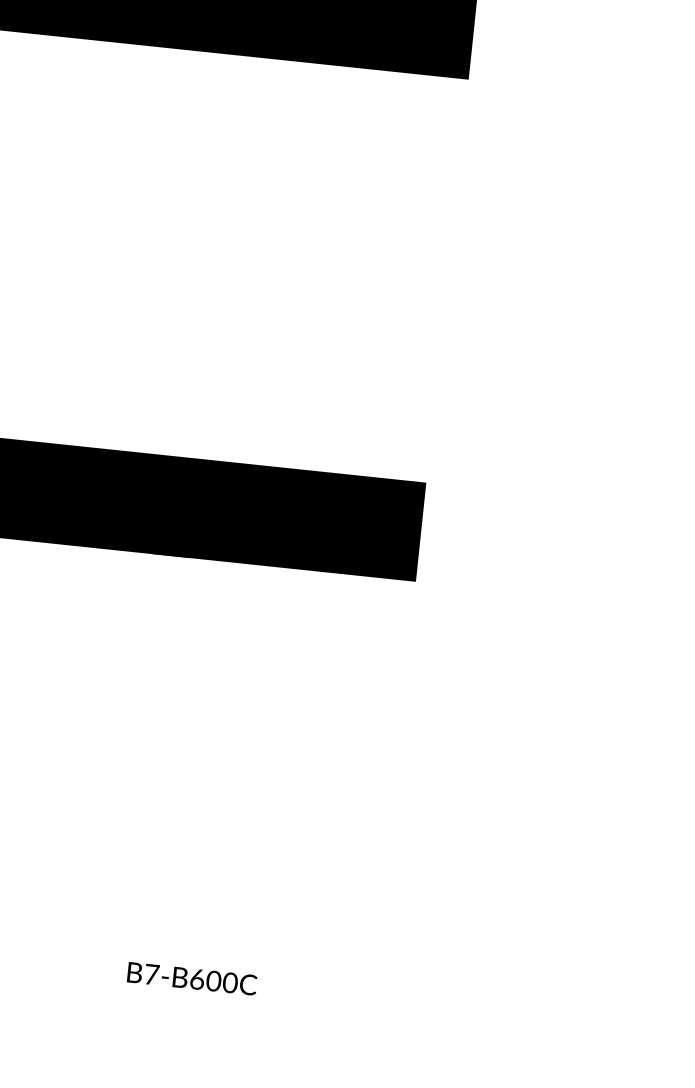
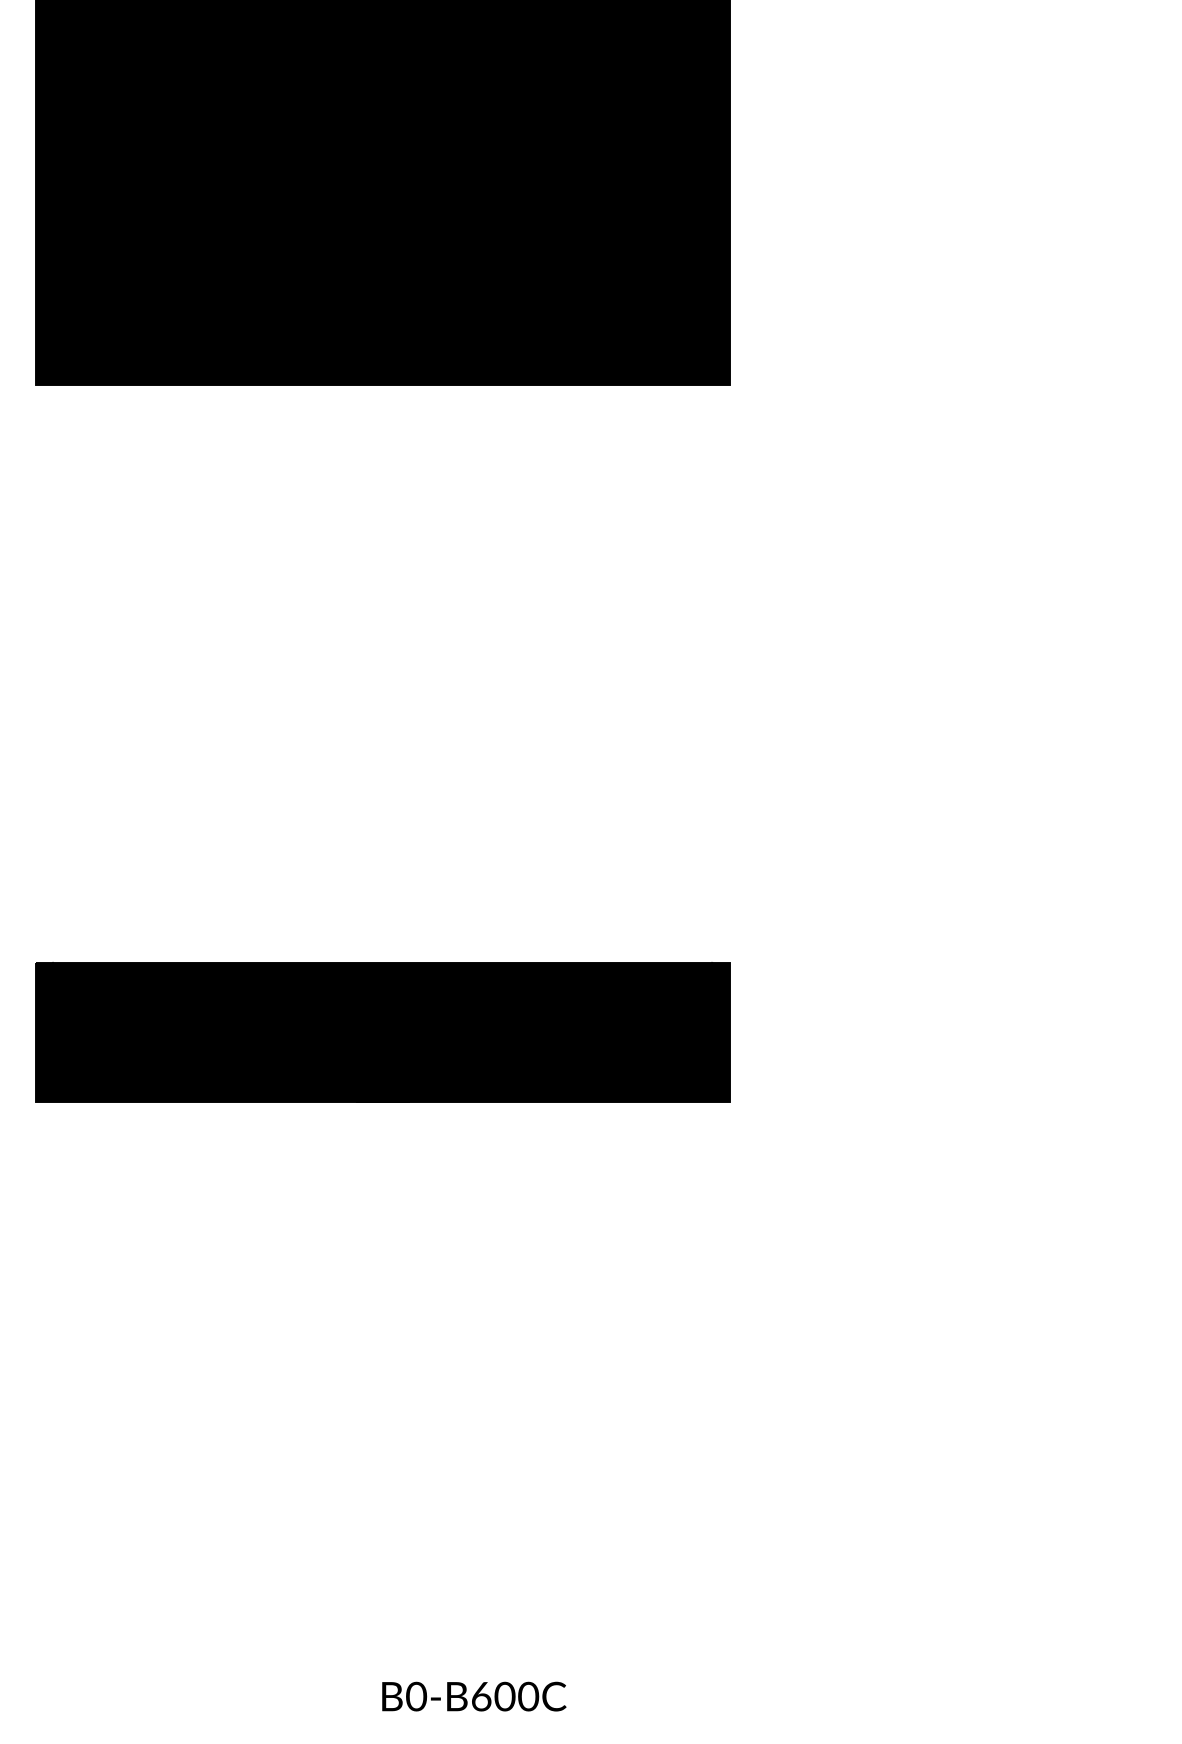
text: (151, 974) -> (416, 1696), B7-B600C -> B0-B600C

